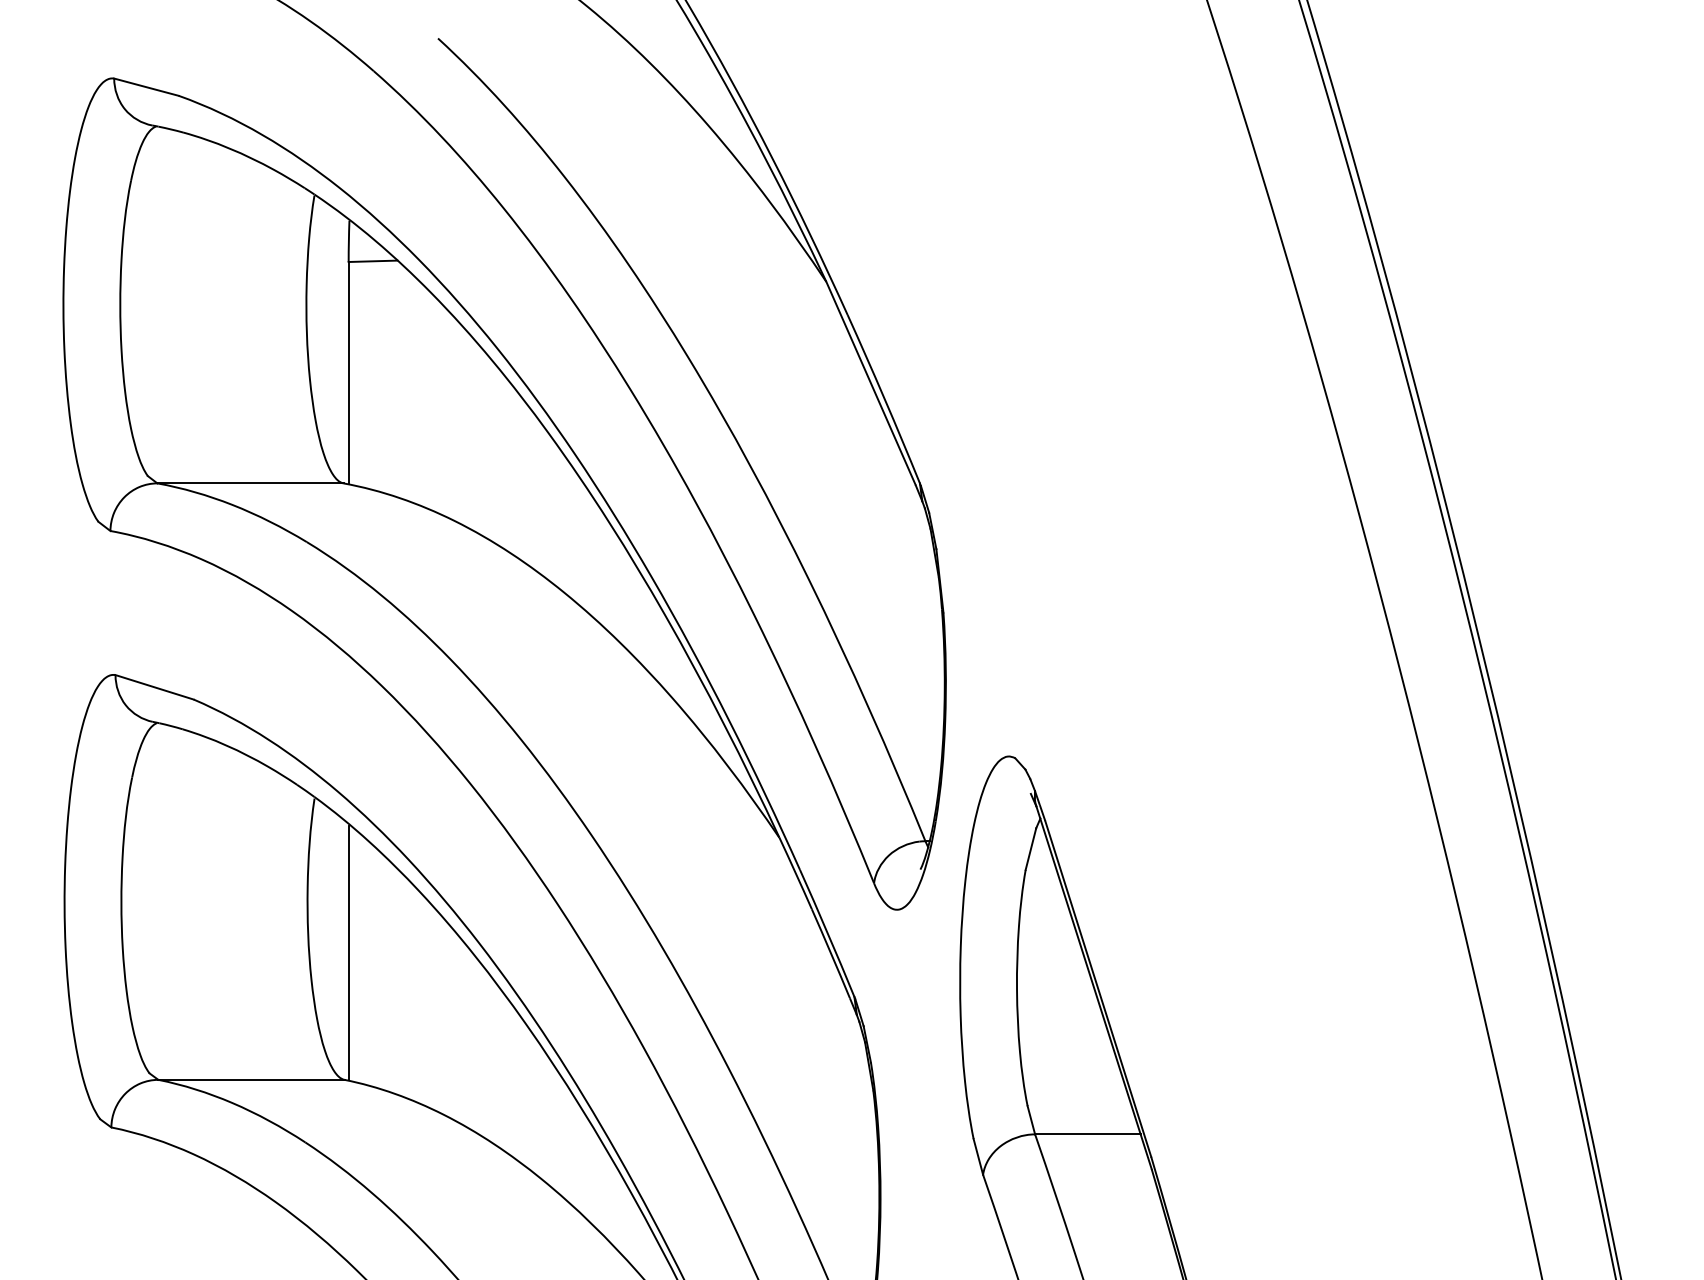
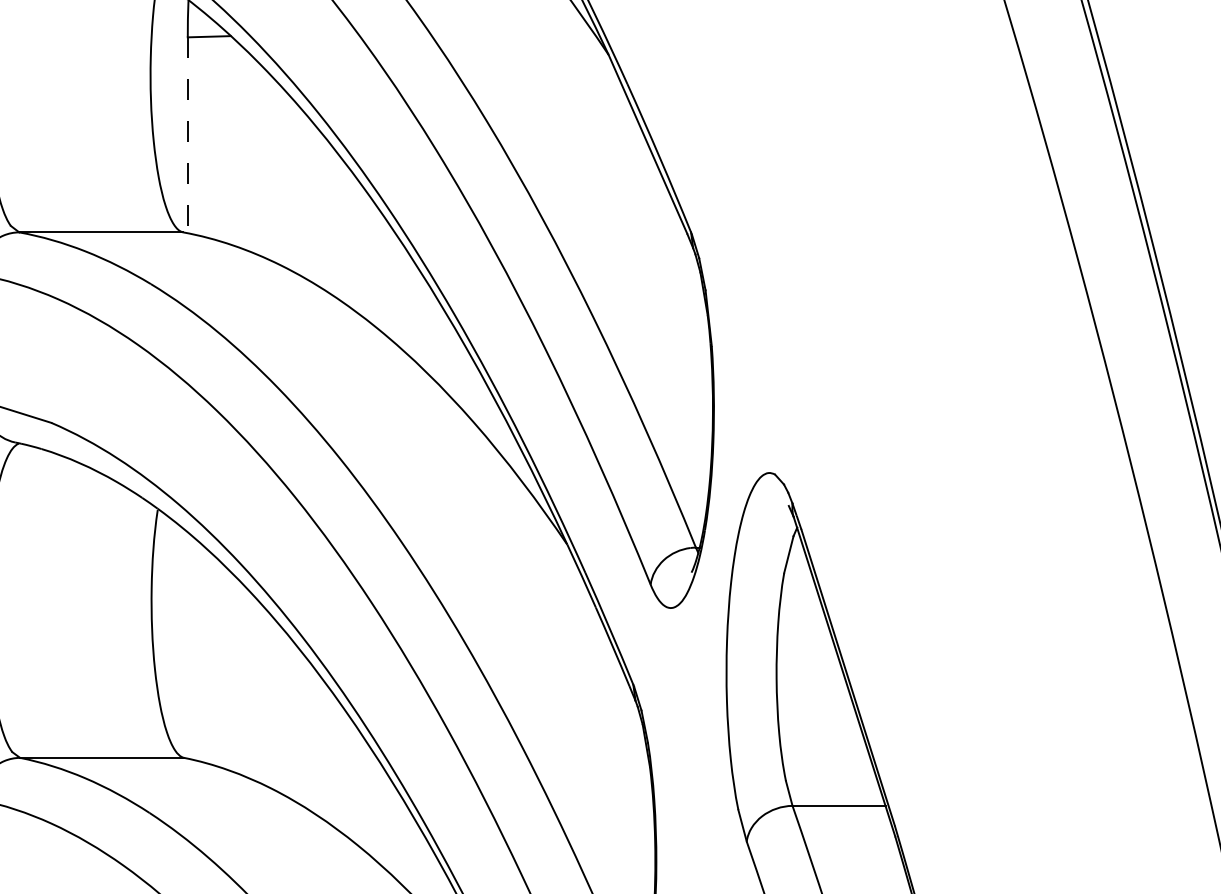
line: (348, 372) -> (187, 134), solid -> dashed
line: (348, 952) -> (187, 645), removed

